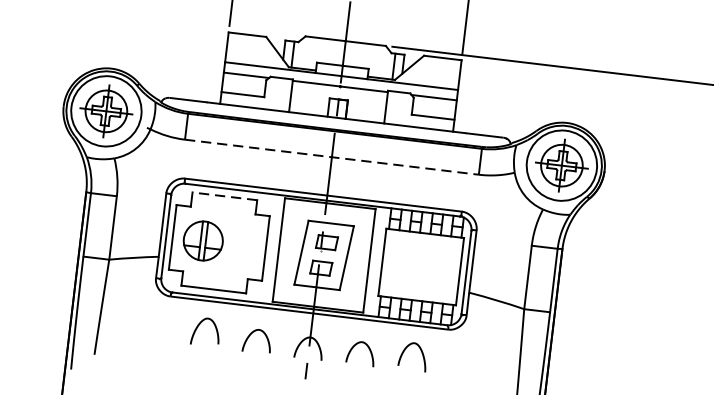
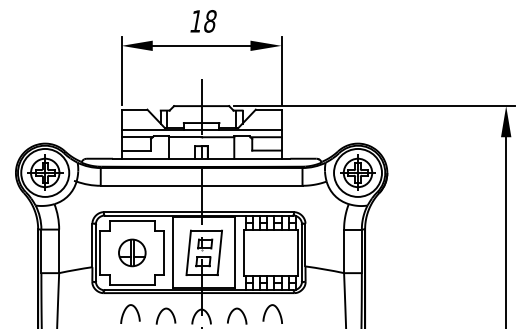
line: (331, 156) -> (201, 185), dashed -> solid
line: (223, 195) -> (131, 220), dashed -> solid
part: (203, 240) -> (132, 252), moved

